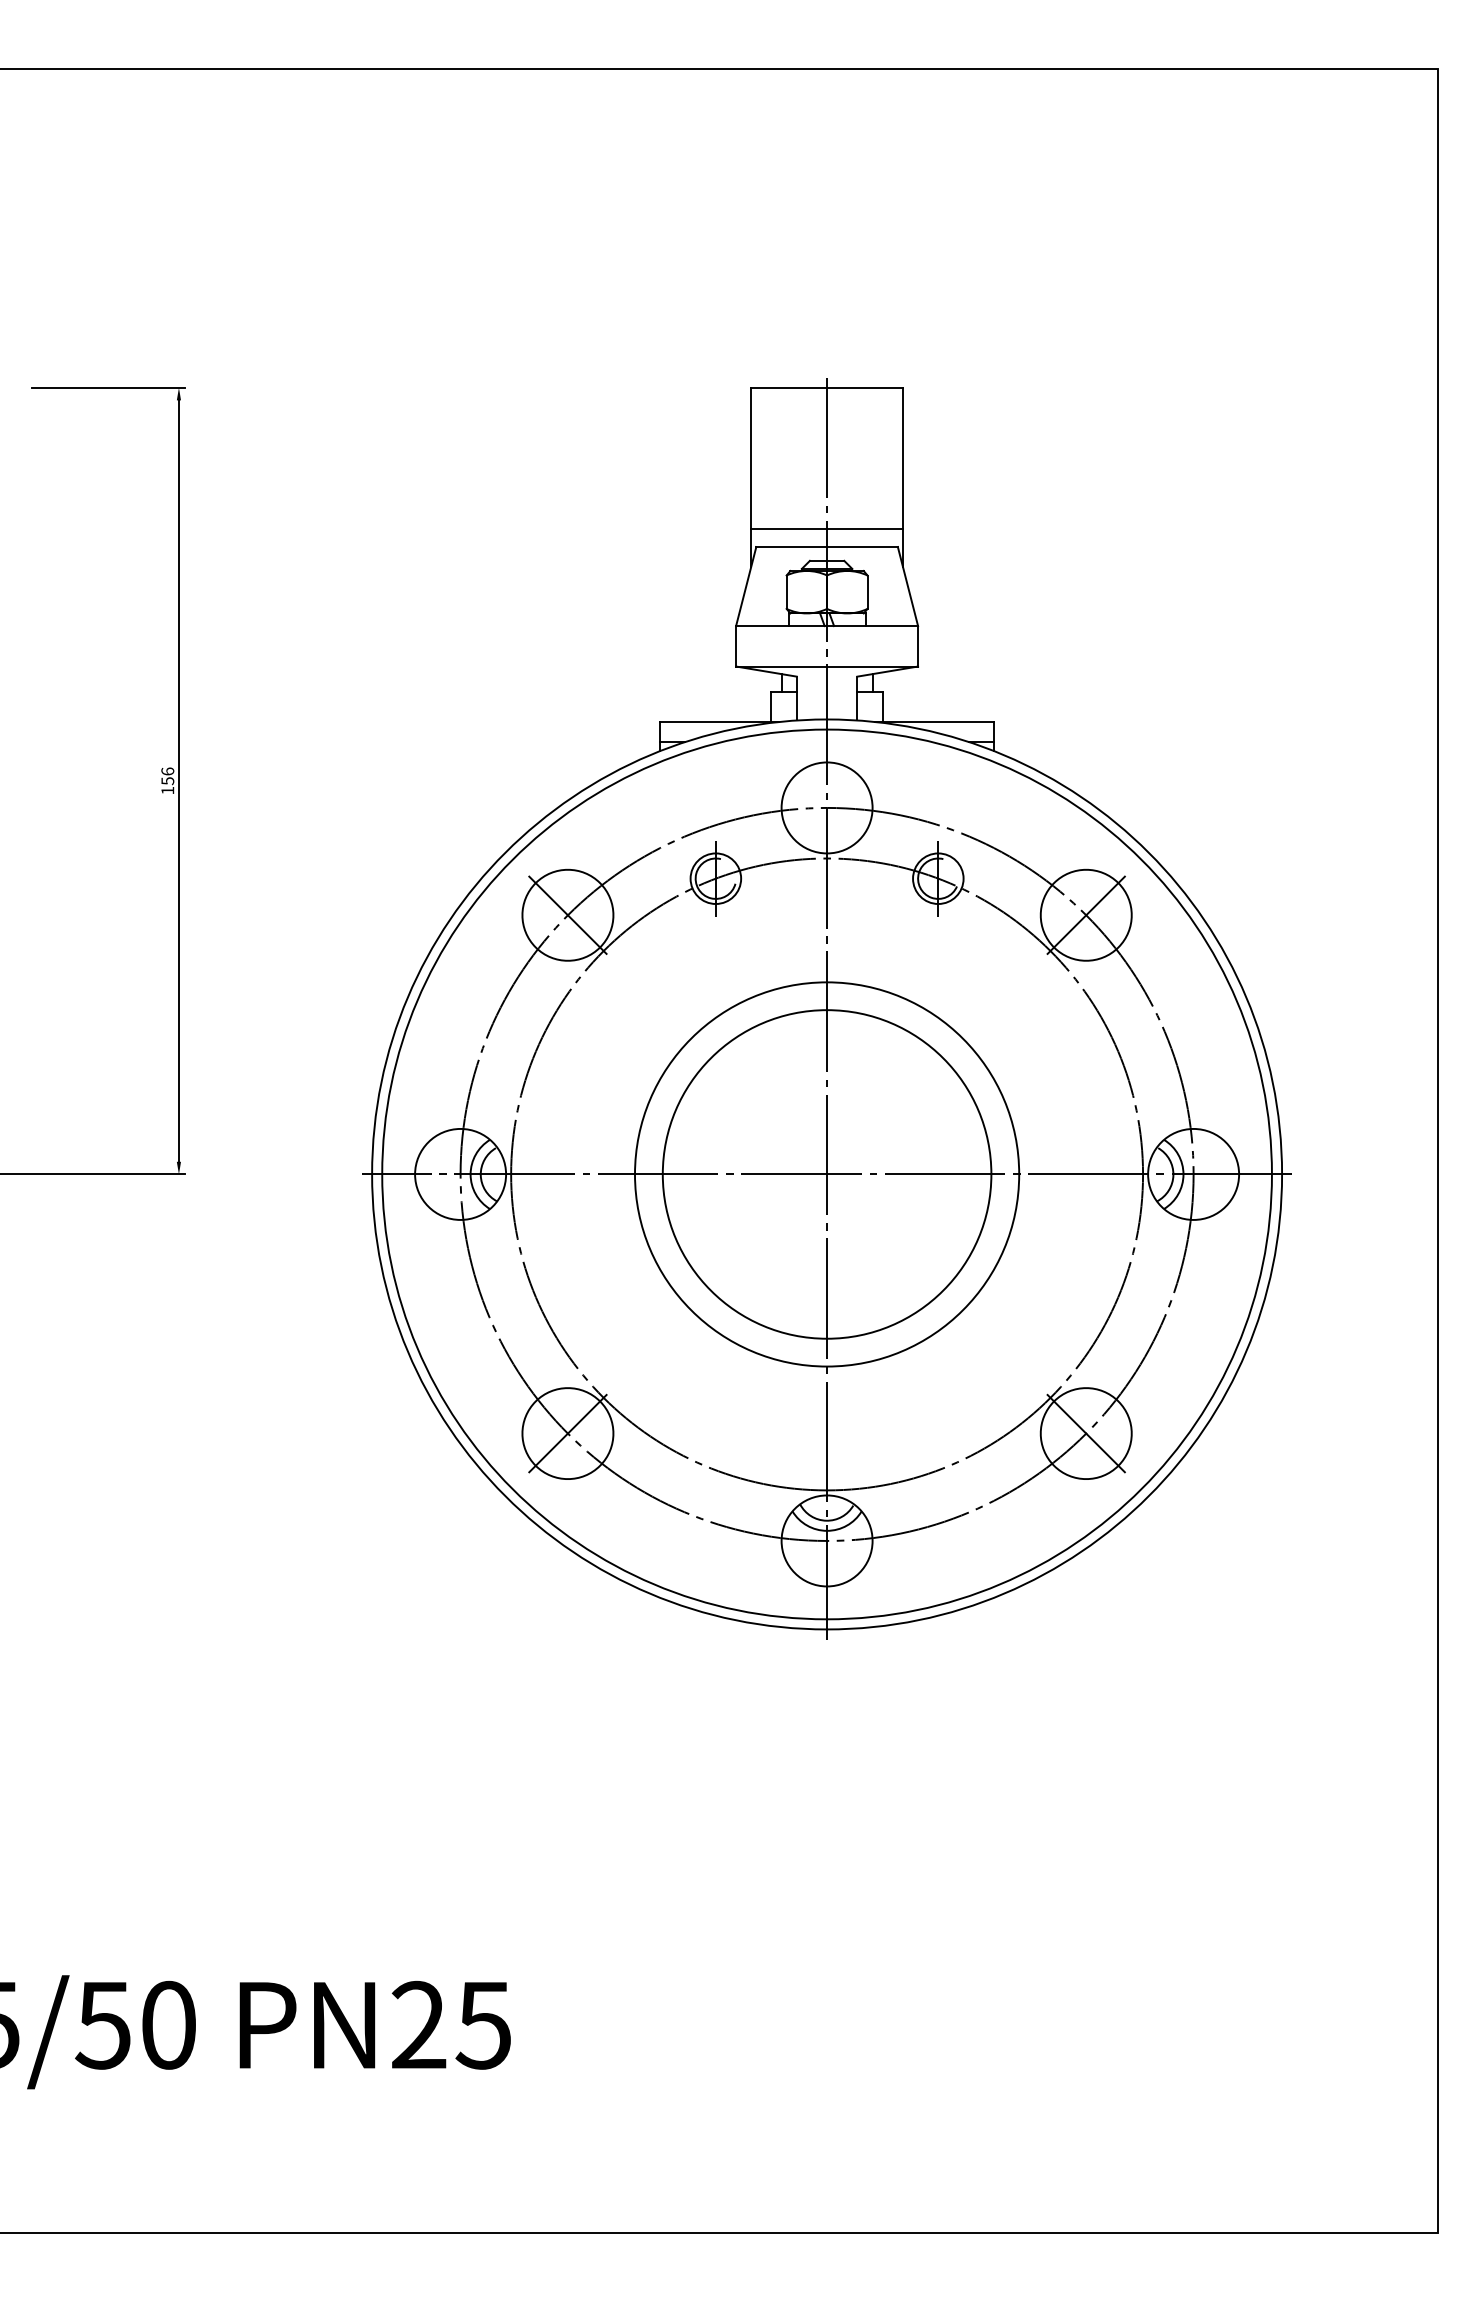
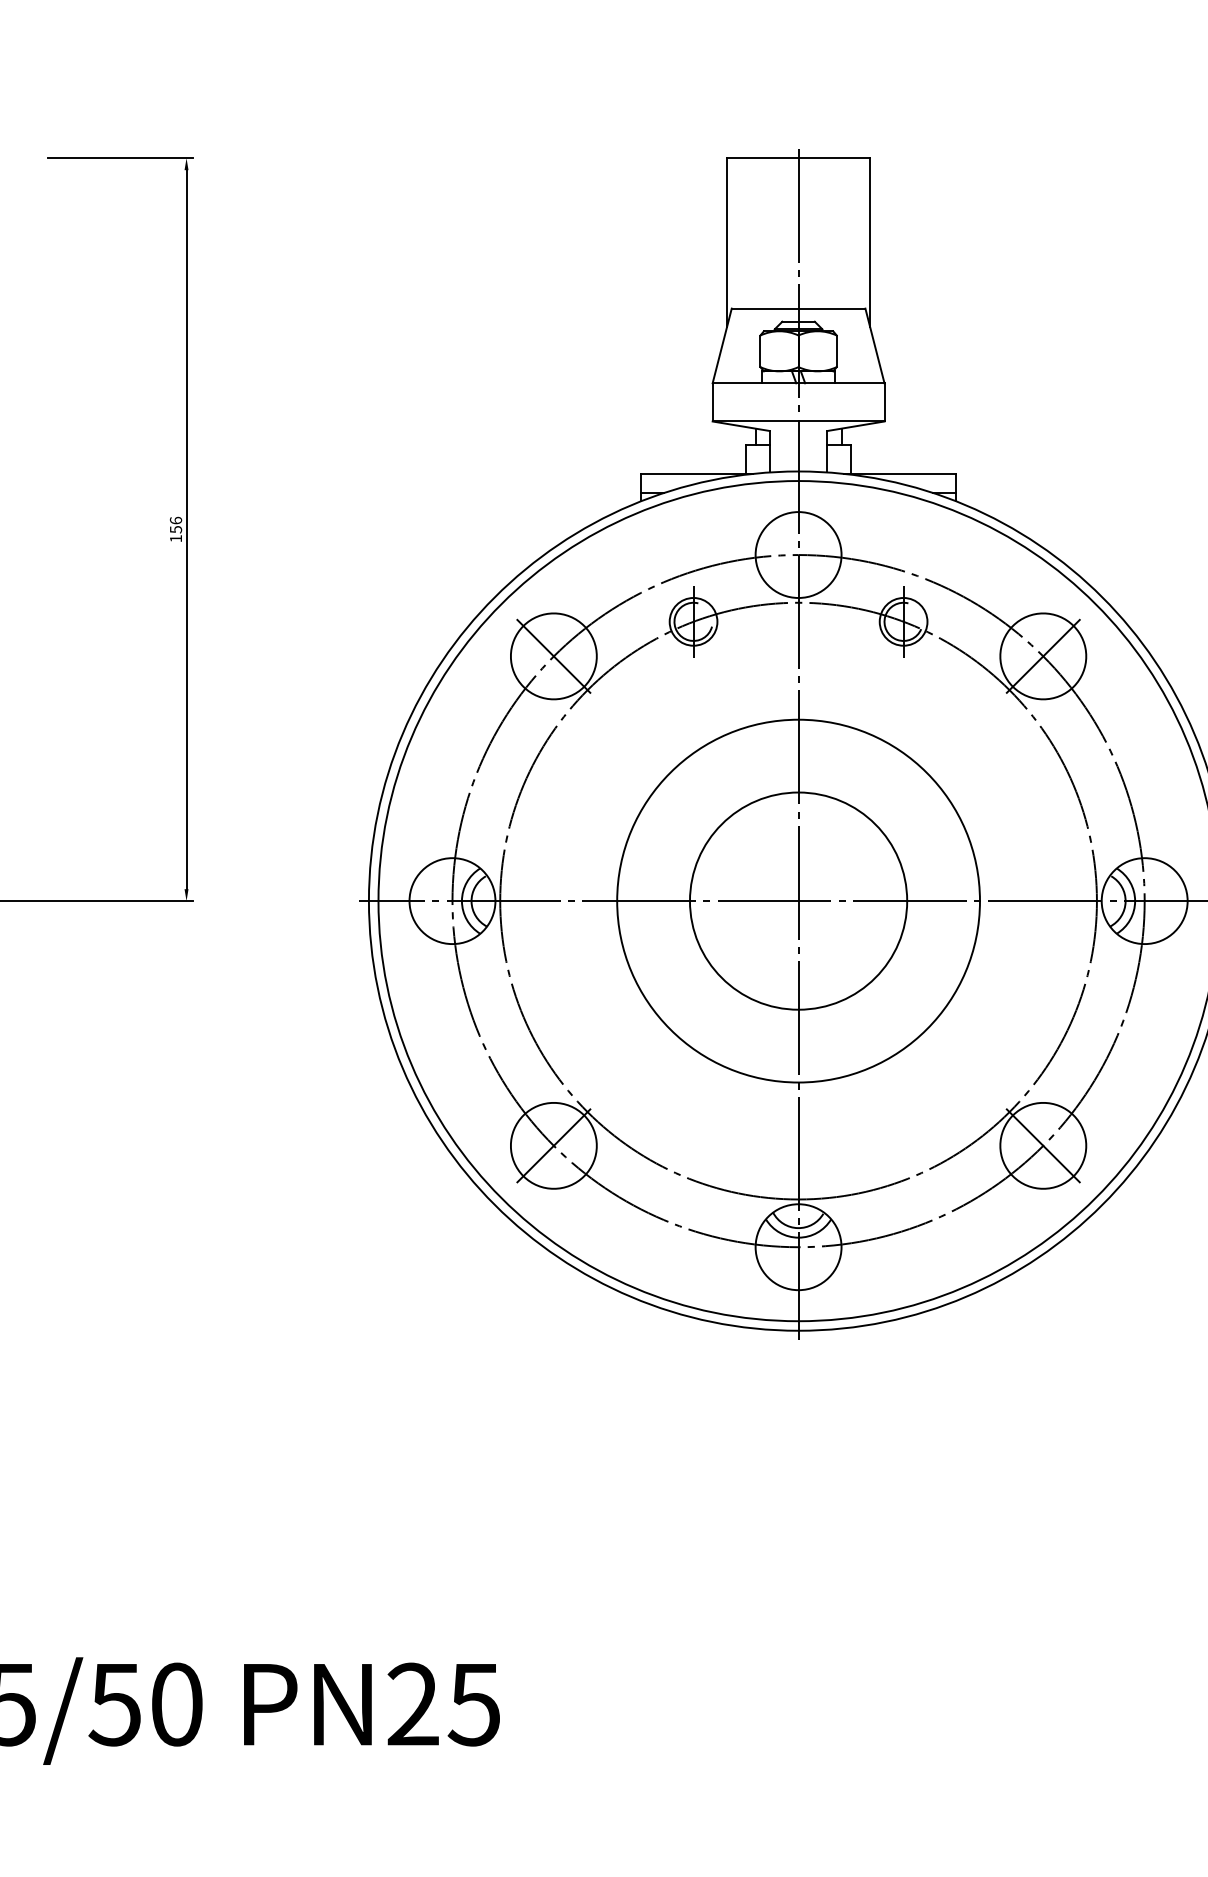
line: (826, 529) -> (798, 292), removed
circle: (826, 1174) -> (798, 901), size x0.7

